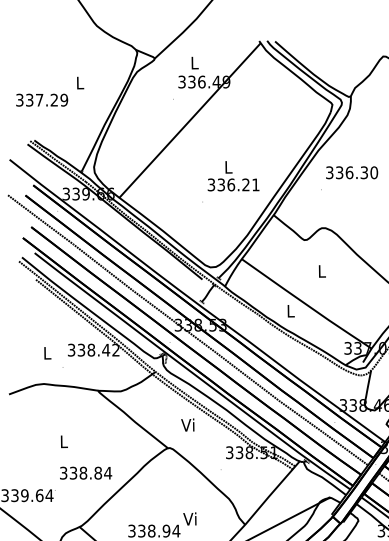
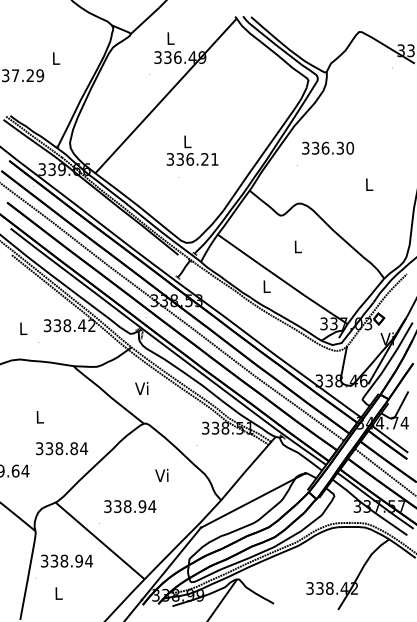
text: (233, 176) -> (192, 150), moved
text: (187, 425) -> (141, 388), moved
text: (189, 518) -> (161, 474), moved

